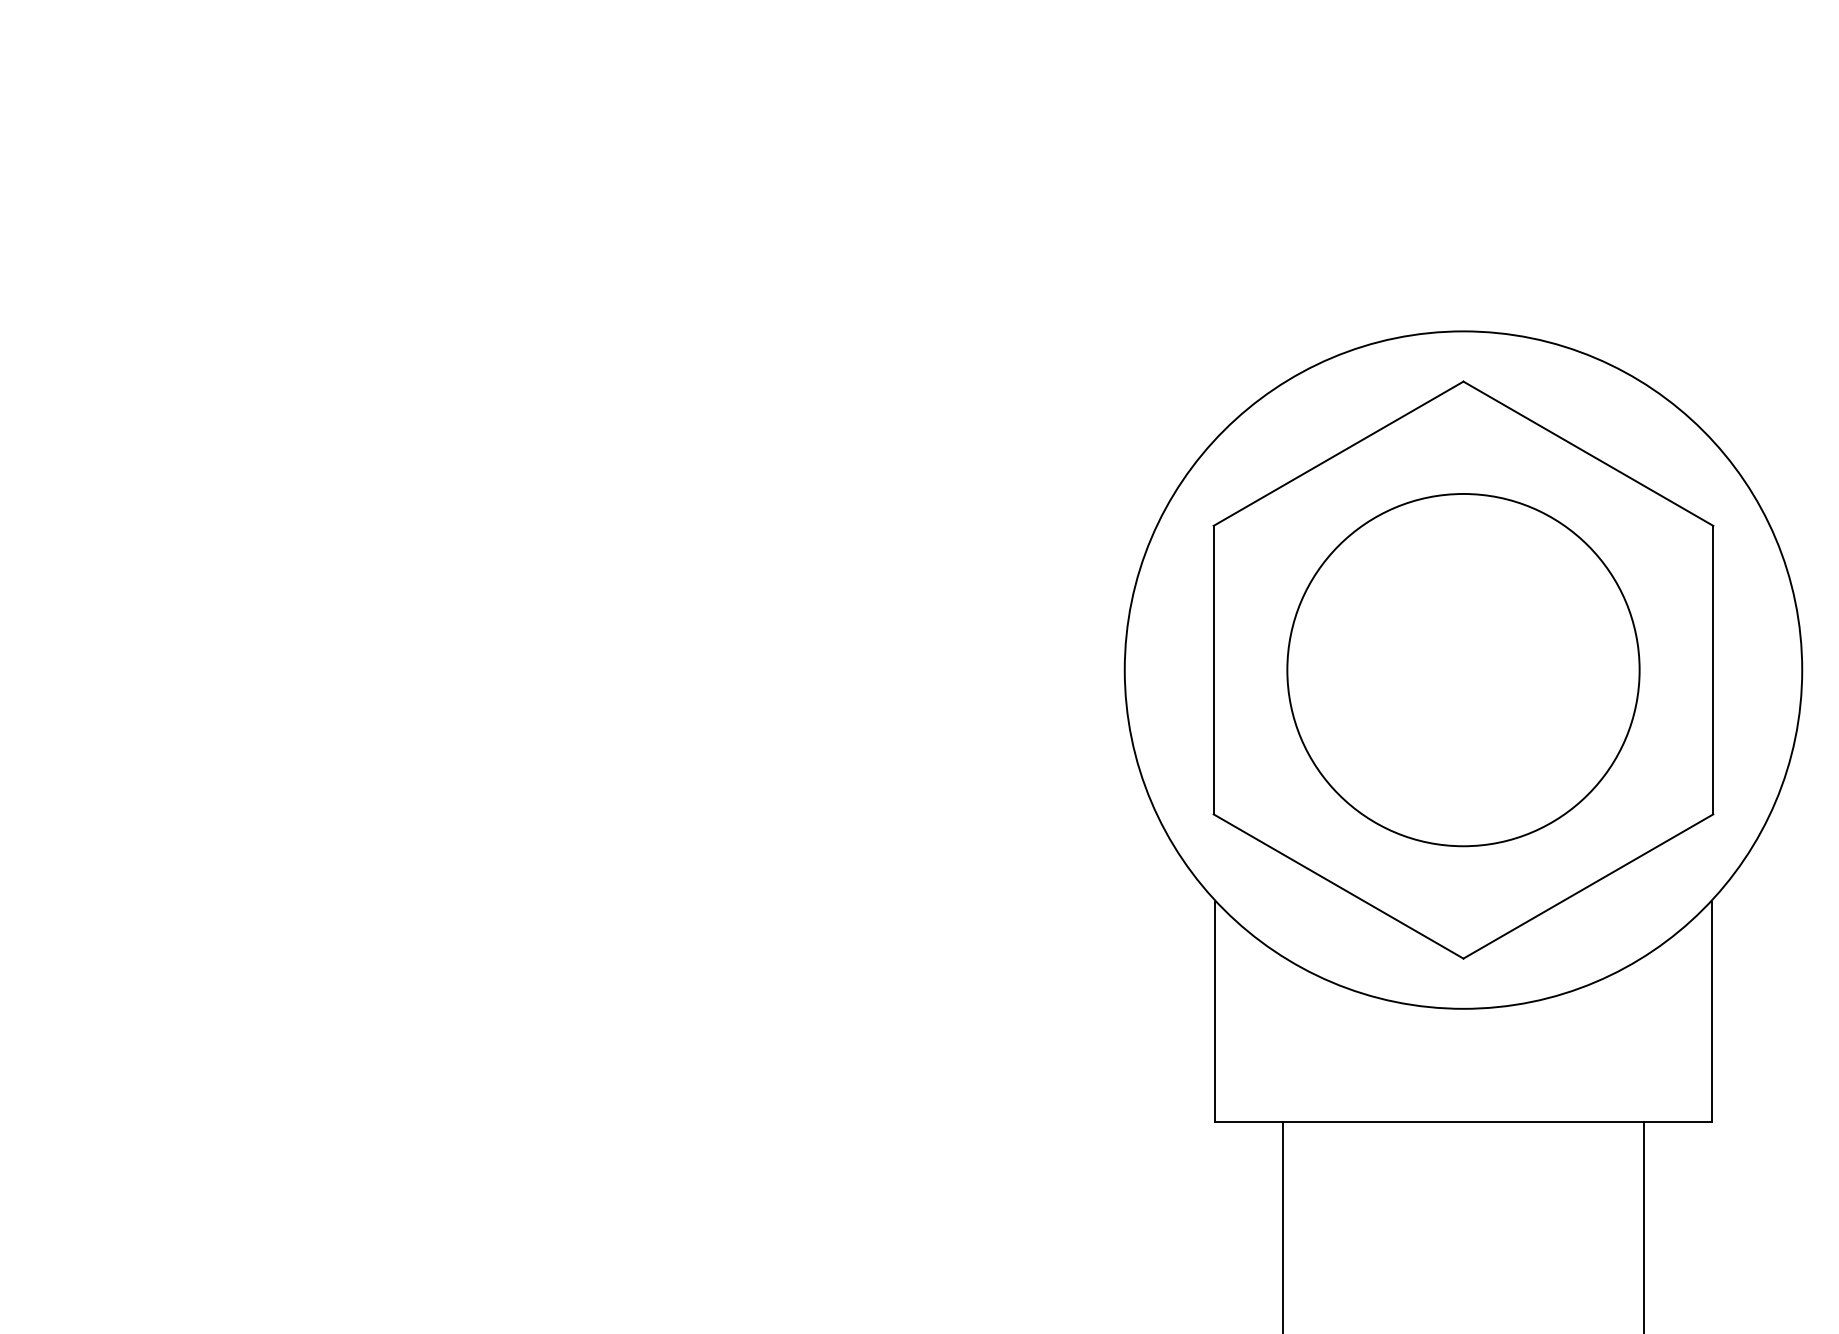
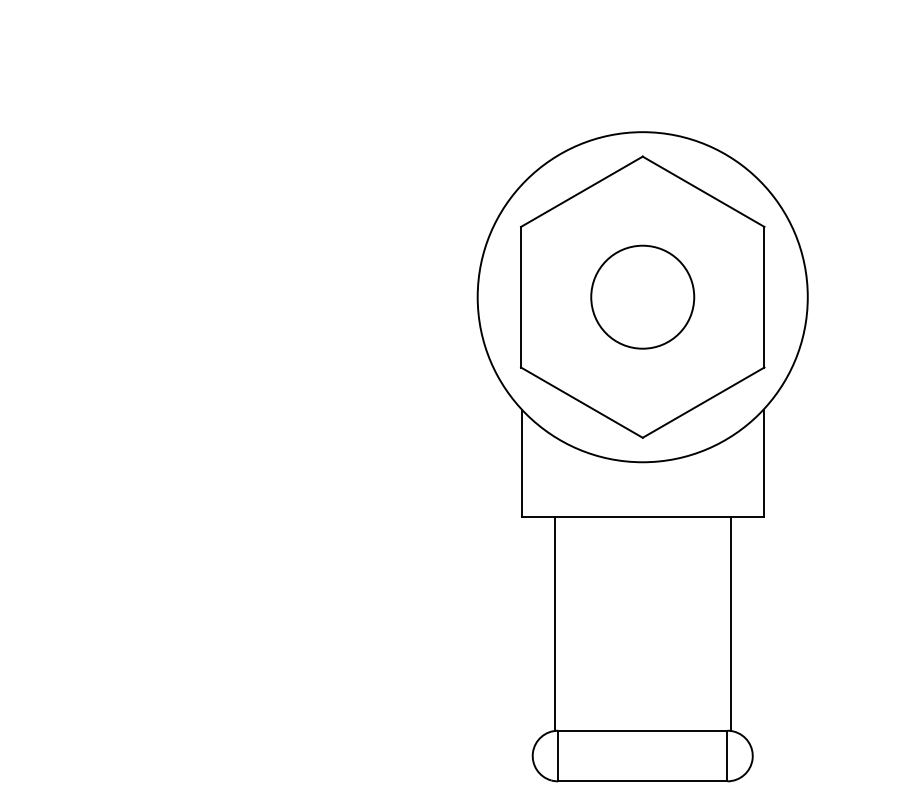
circle: (1462, 670) -> (642, 297), size x0.6

